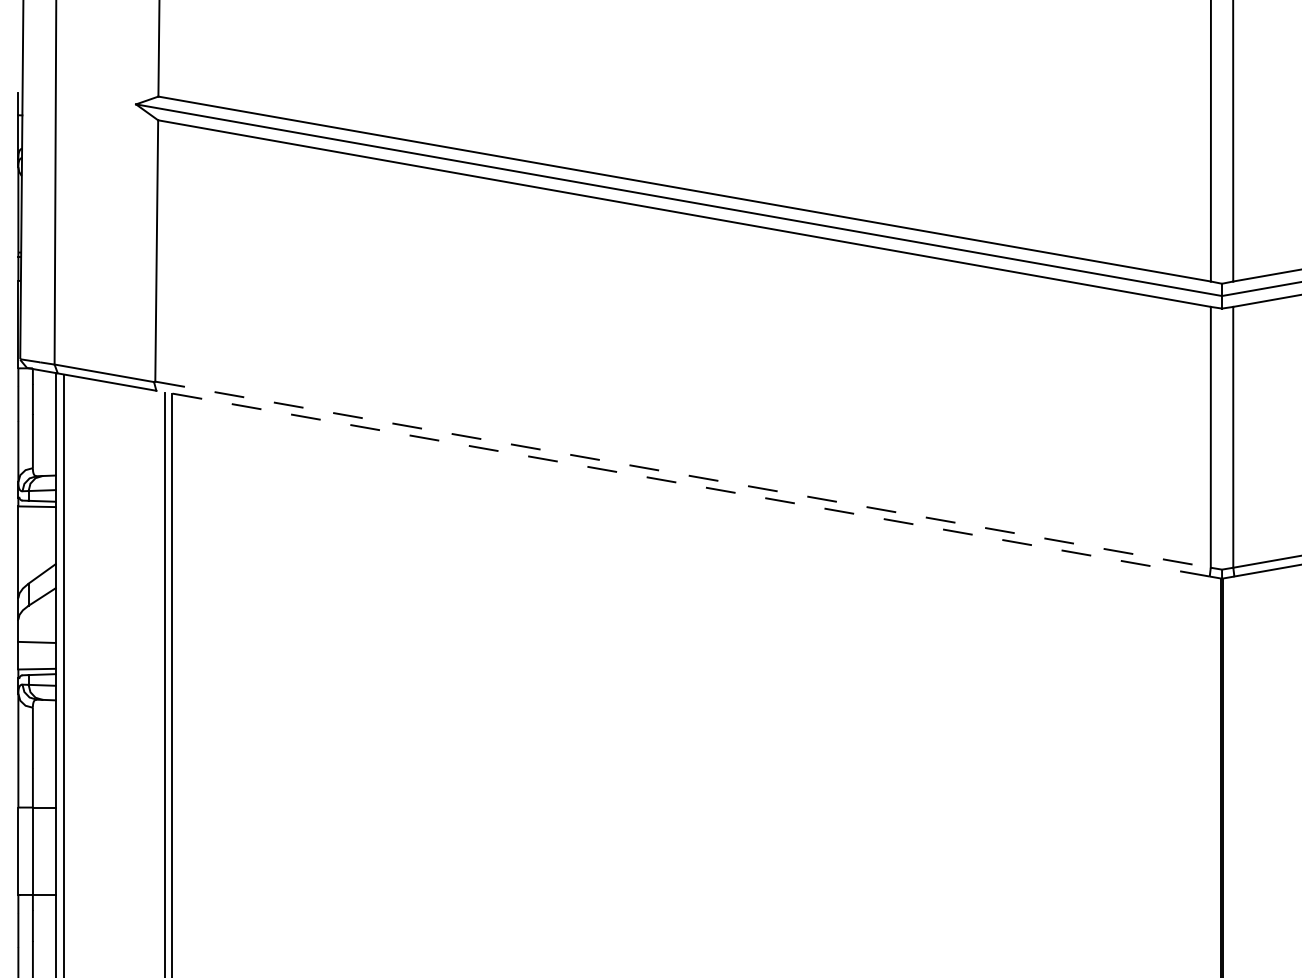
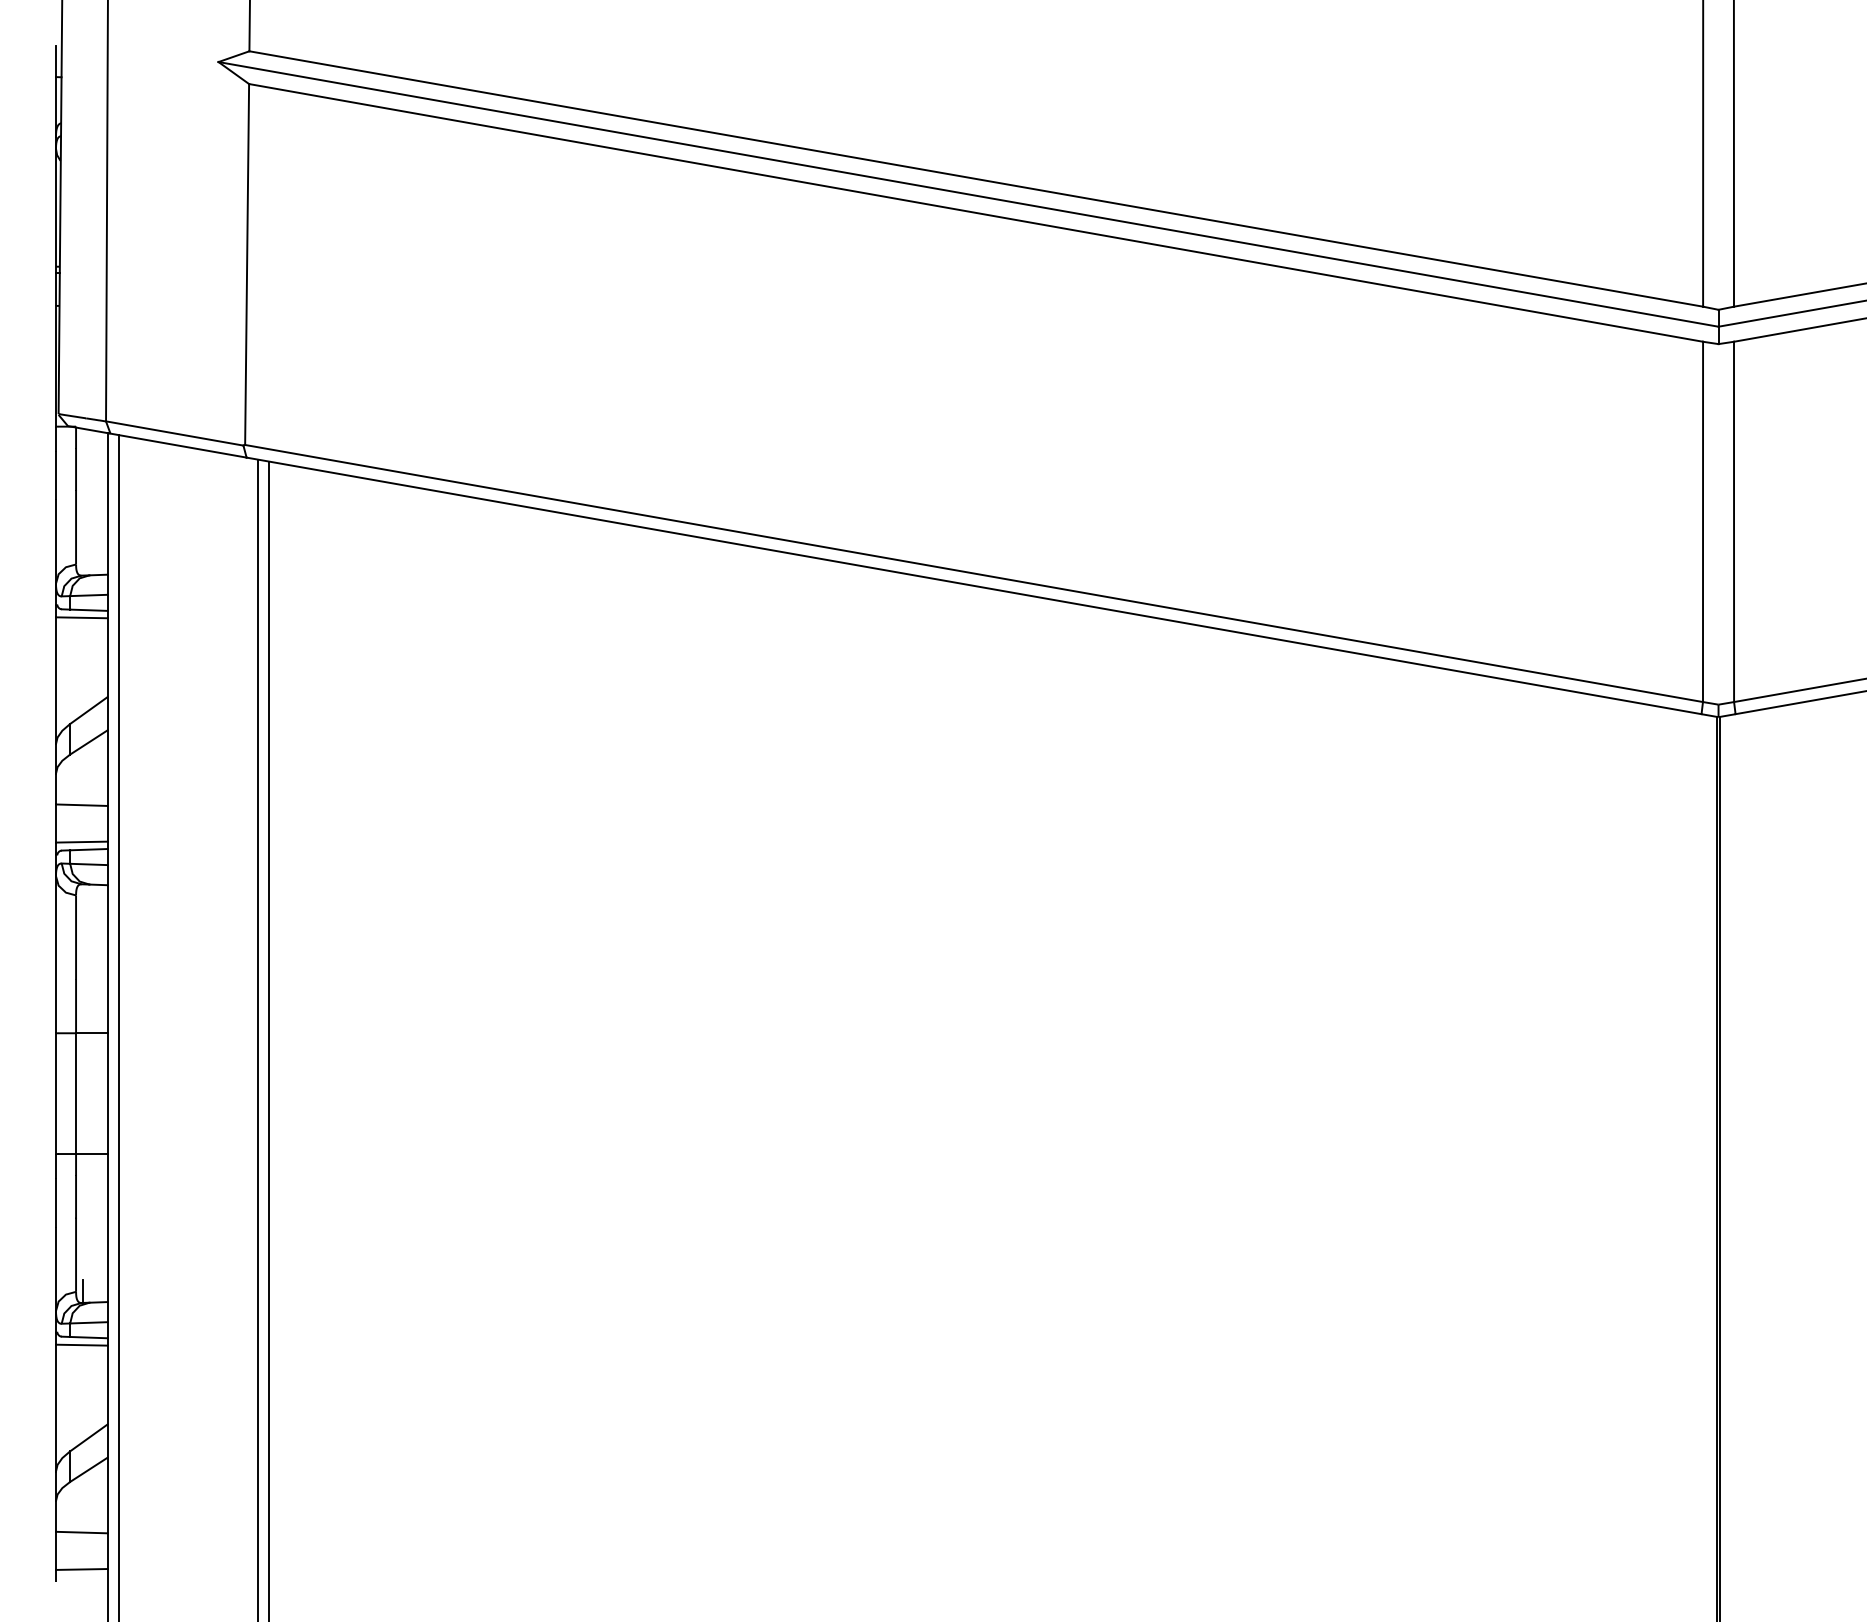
line: (683, 474) -> (974, 573), dashed -> solid
line: (683, 483) -> (974, 585), dashed -> solid

